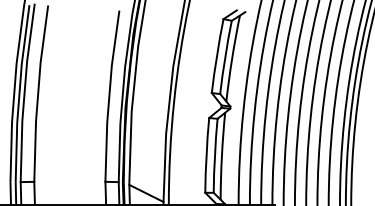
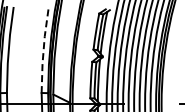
line: (109, 96) -> (43, 51), solid -> dashed

